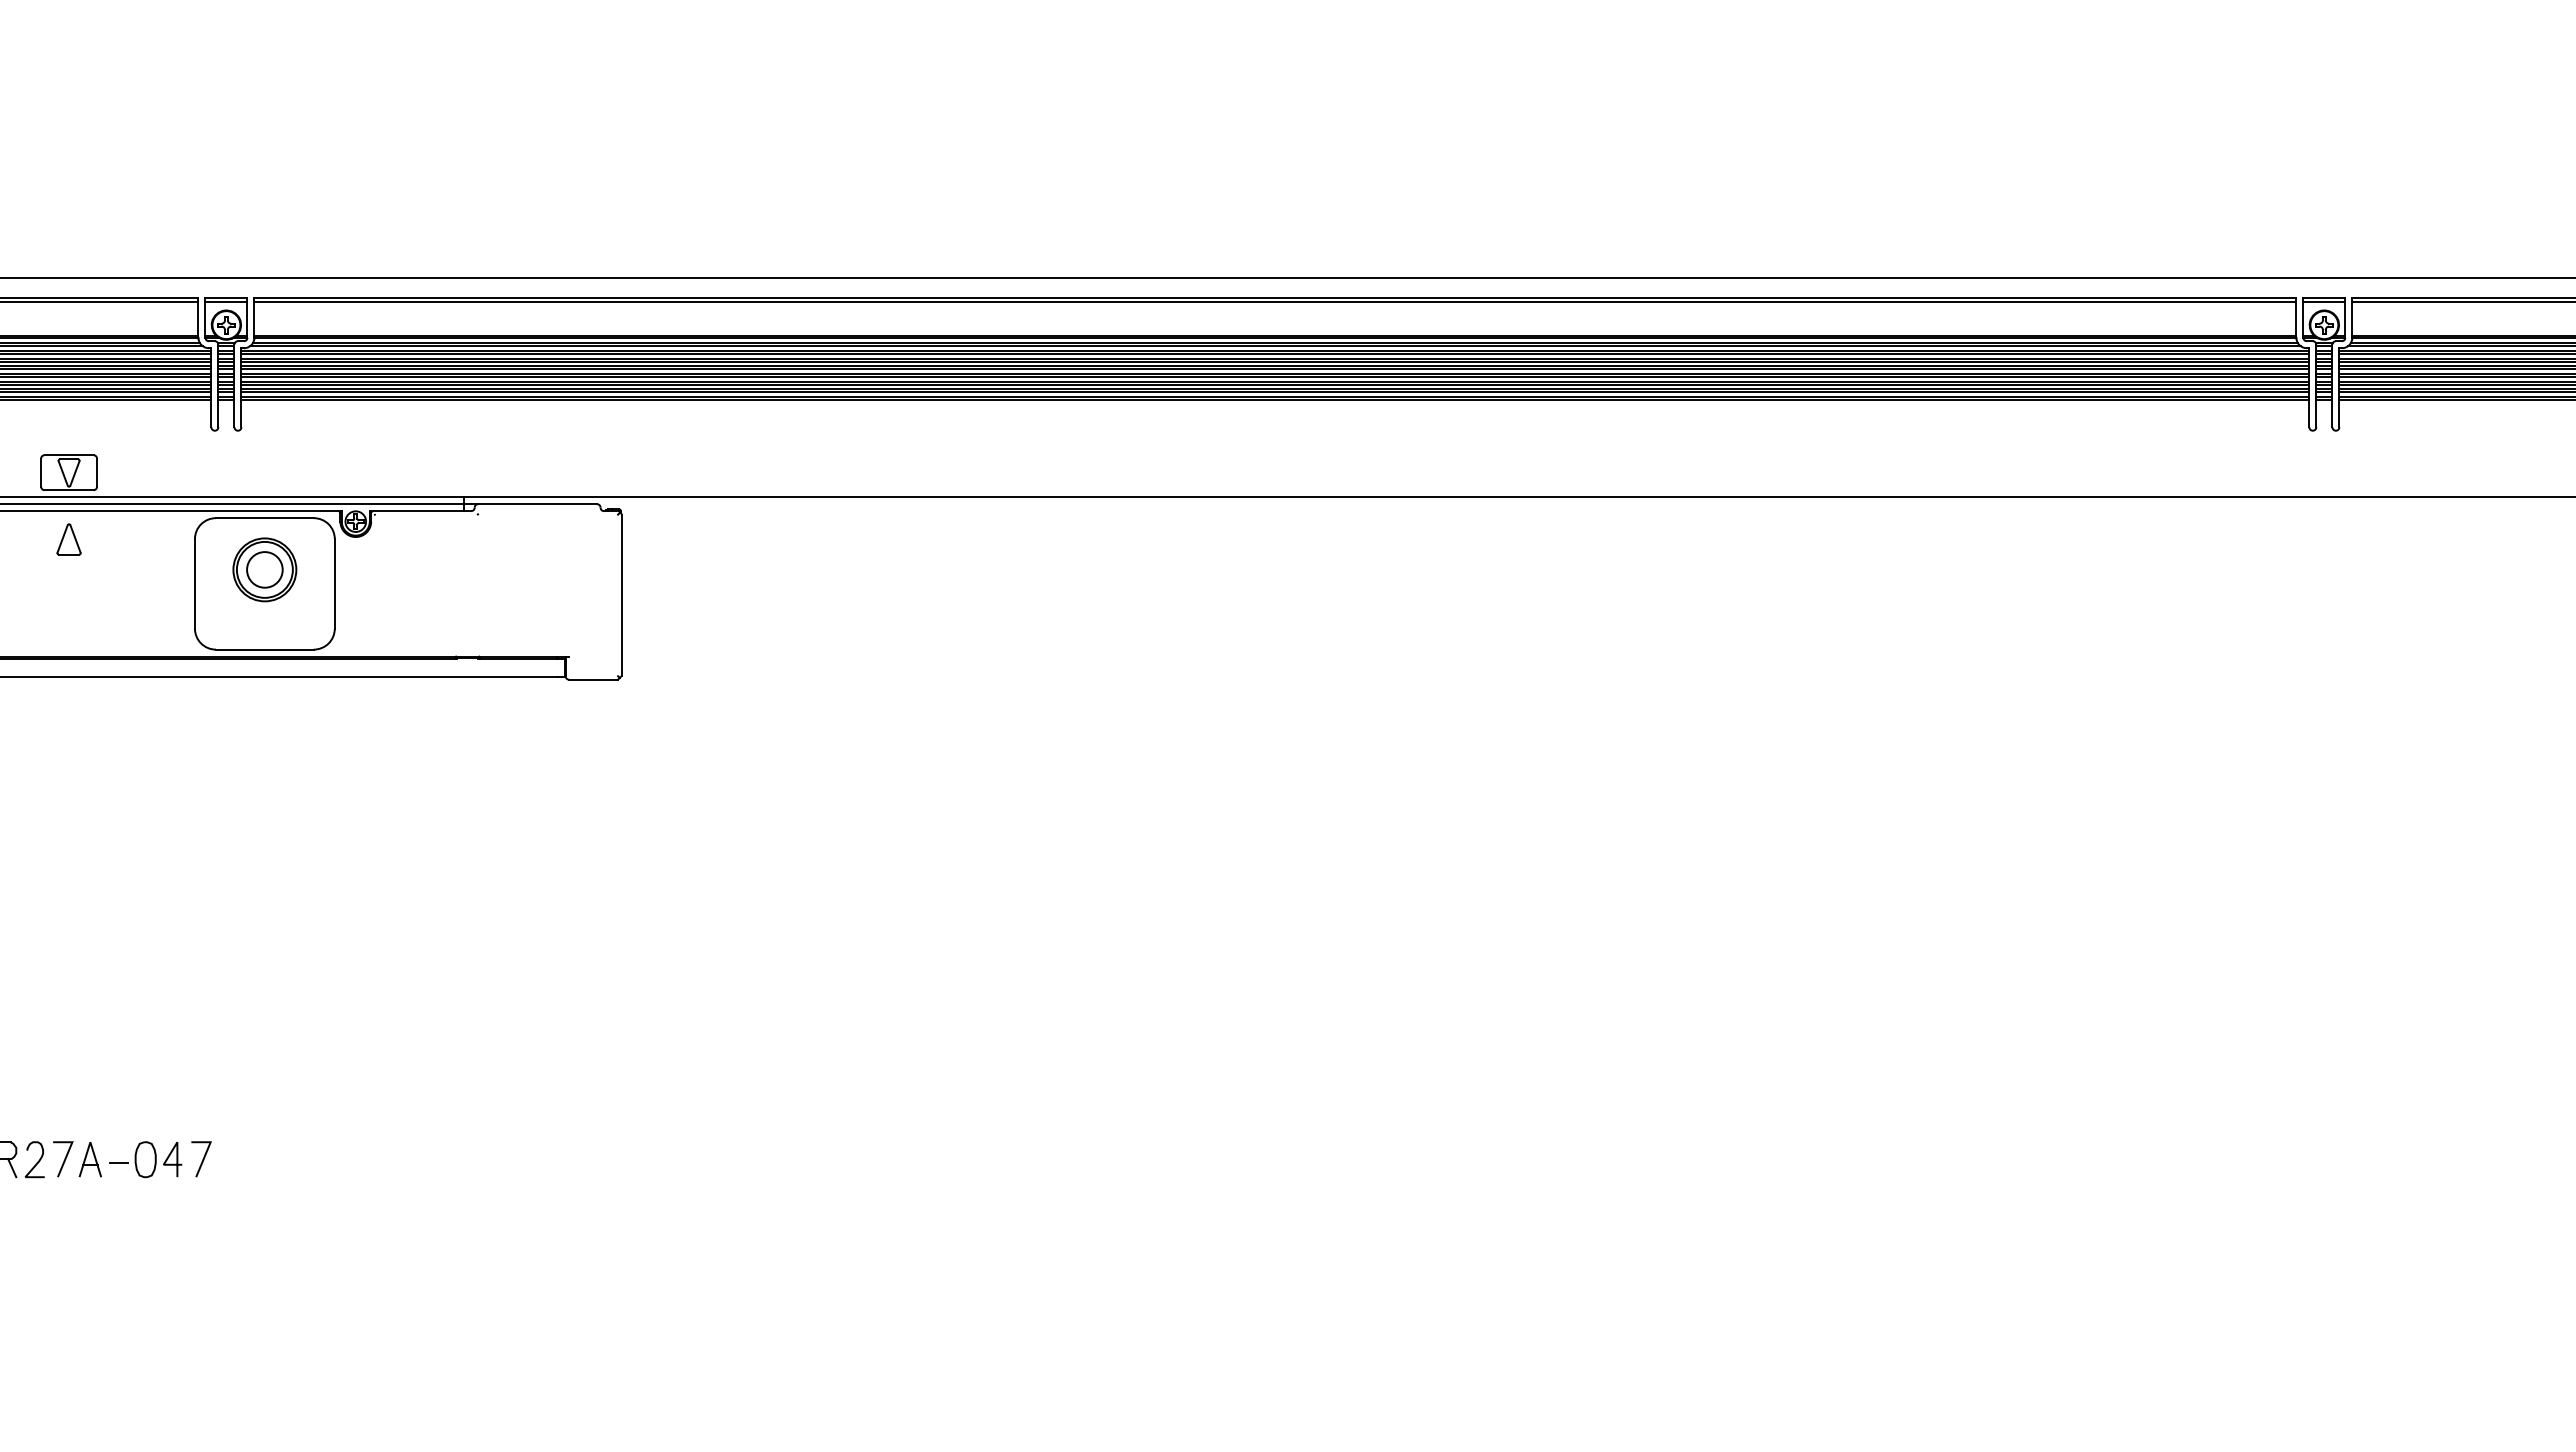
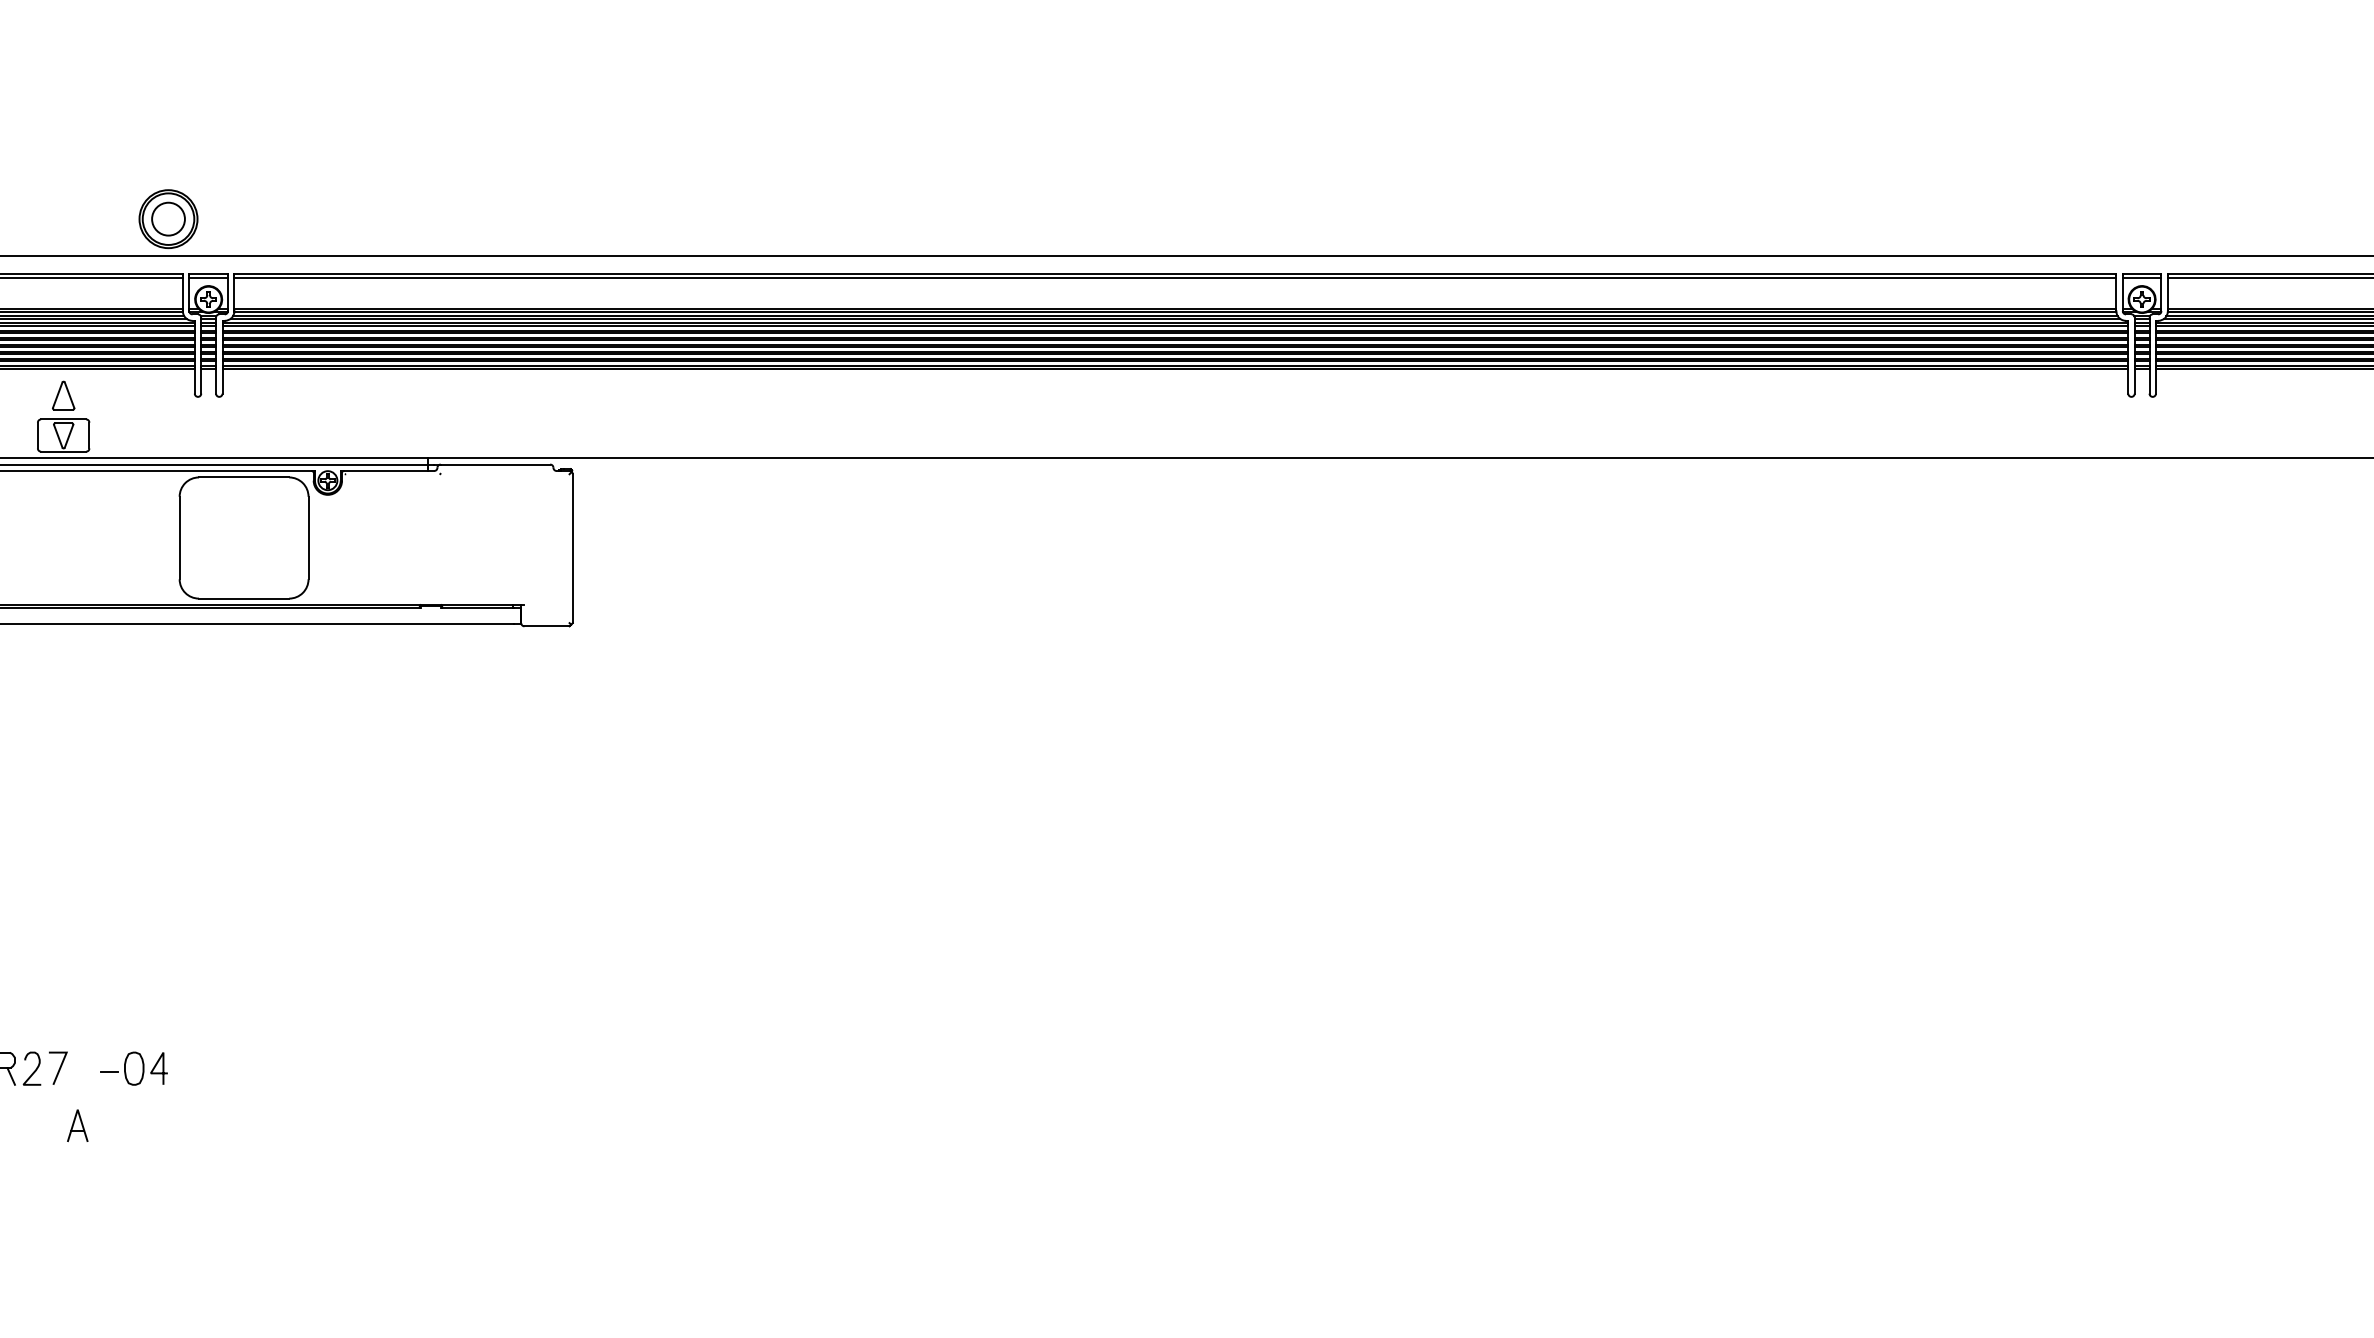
part: (68, 539) -> (63, 395), moved
part: (264, 569) -> (168, 218), moved
part: (89, 1159) -> (76, 1125), moved
line: (202, 1159) -> (186, 1068), removed

